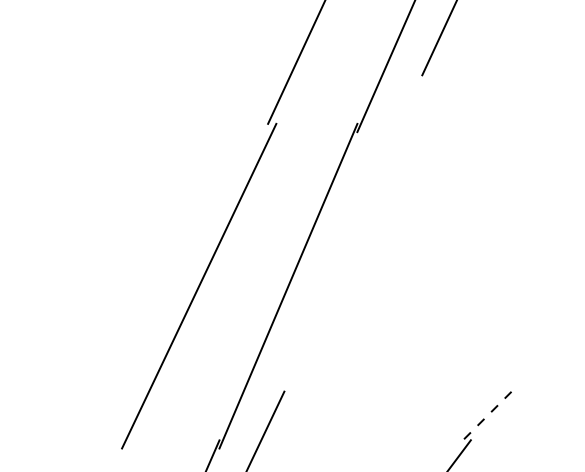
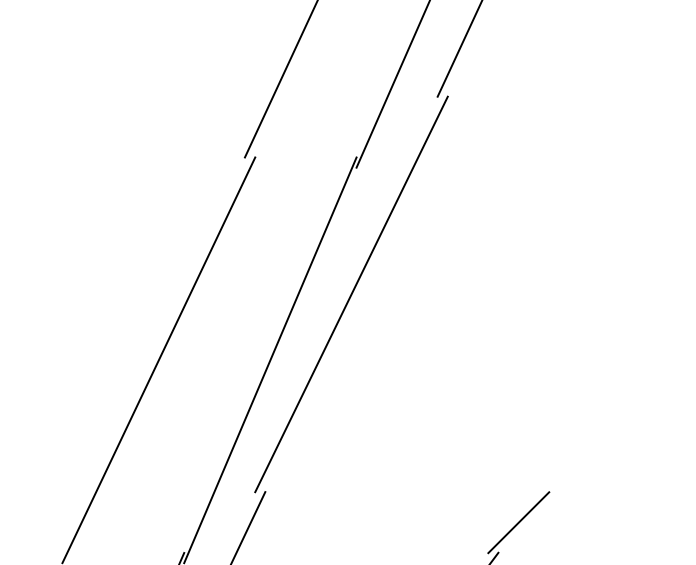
line: (353, 233) -> (351, 294), added
line: (486, 416) -> (517, 523), dashed -> solid

